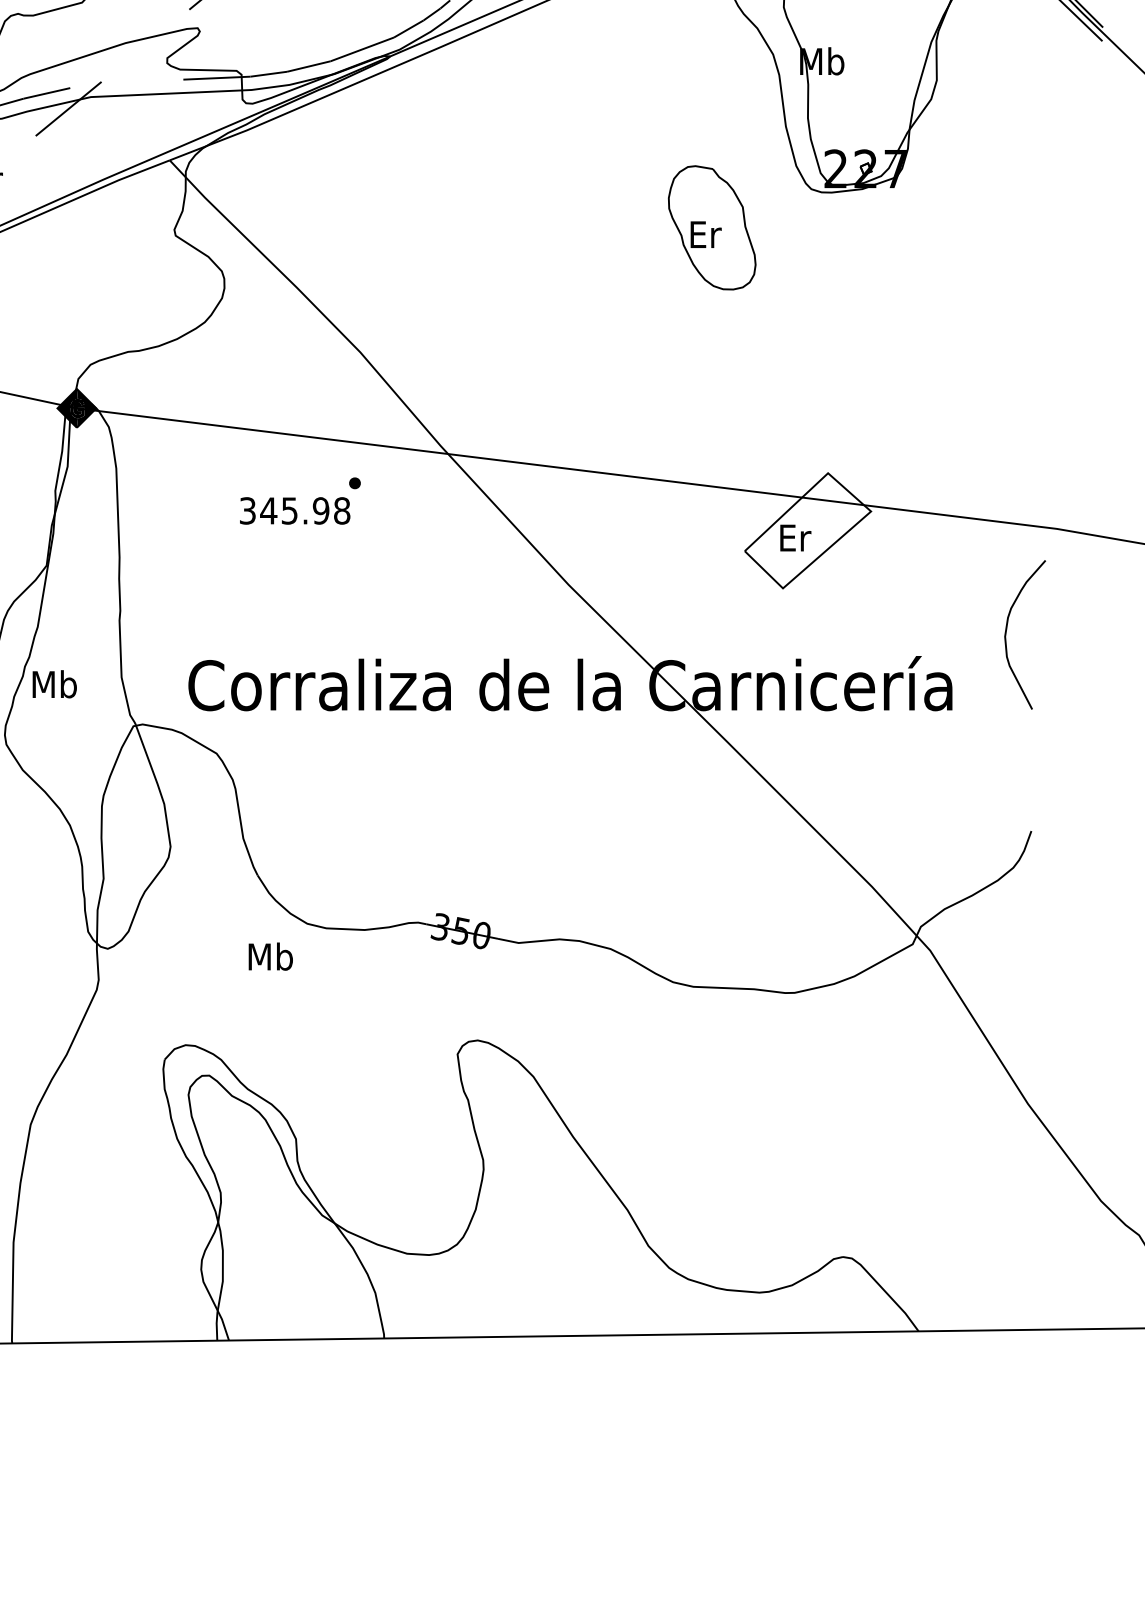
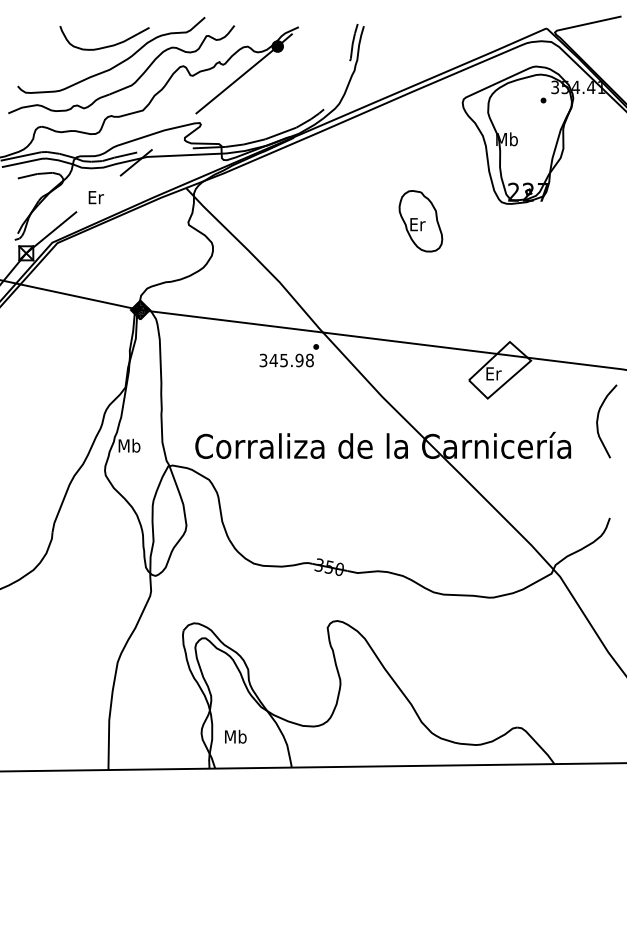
part: (711, 228) -> (420, 221), moved
text: (298, 500) -> (288, 355), moved
text: (270, 956) -> (235, 736), moved

